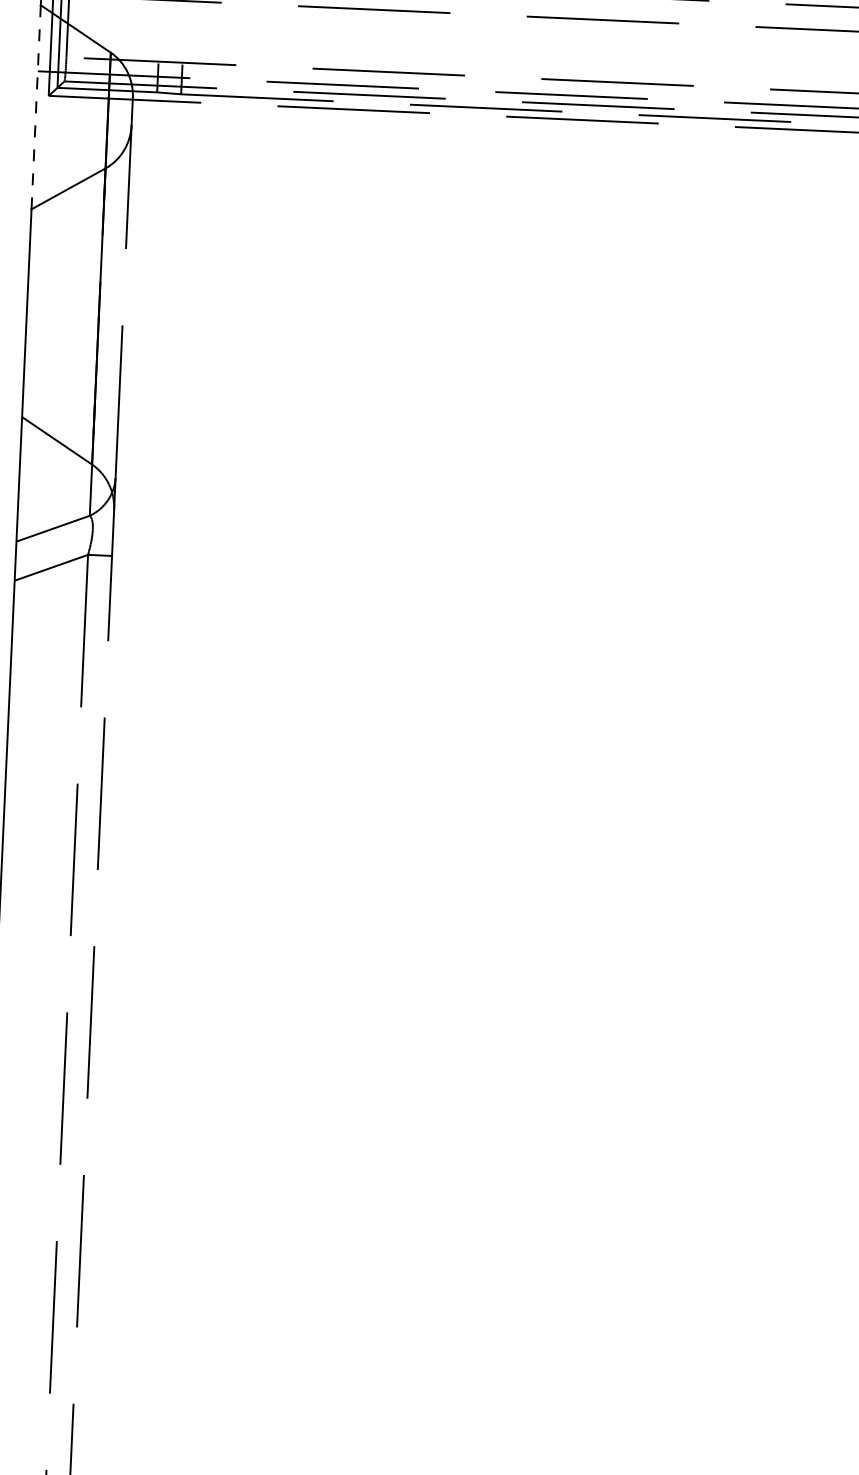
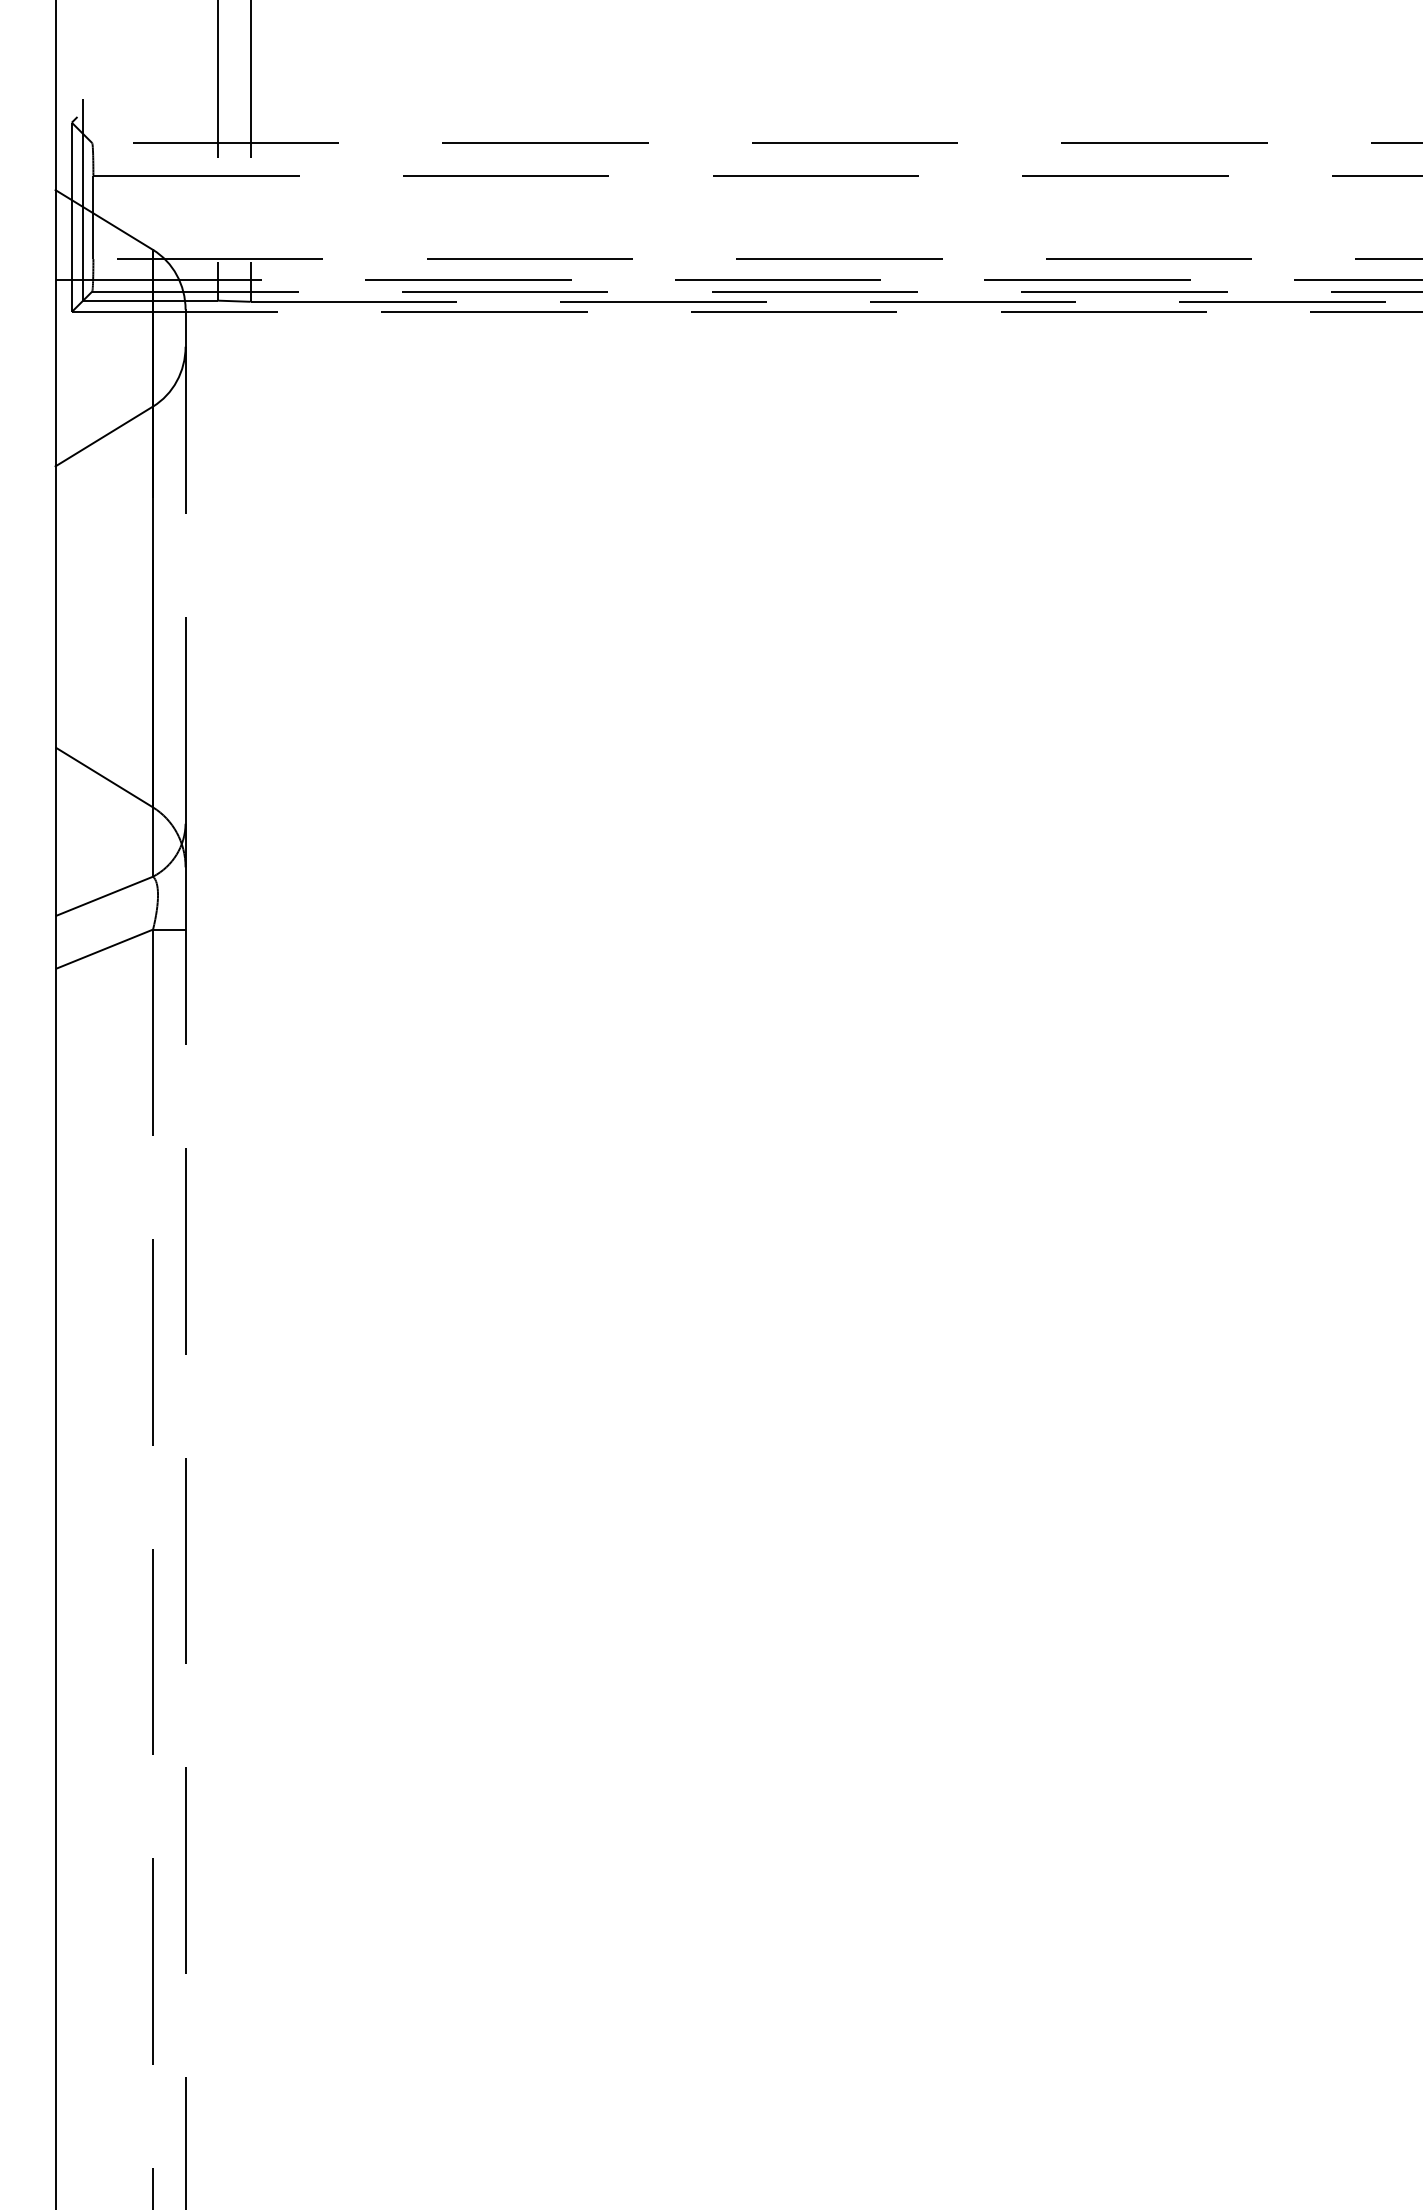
line: (36, 107) -> (55, 328), dashed -> solid

